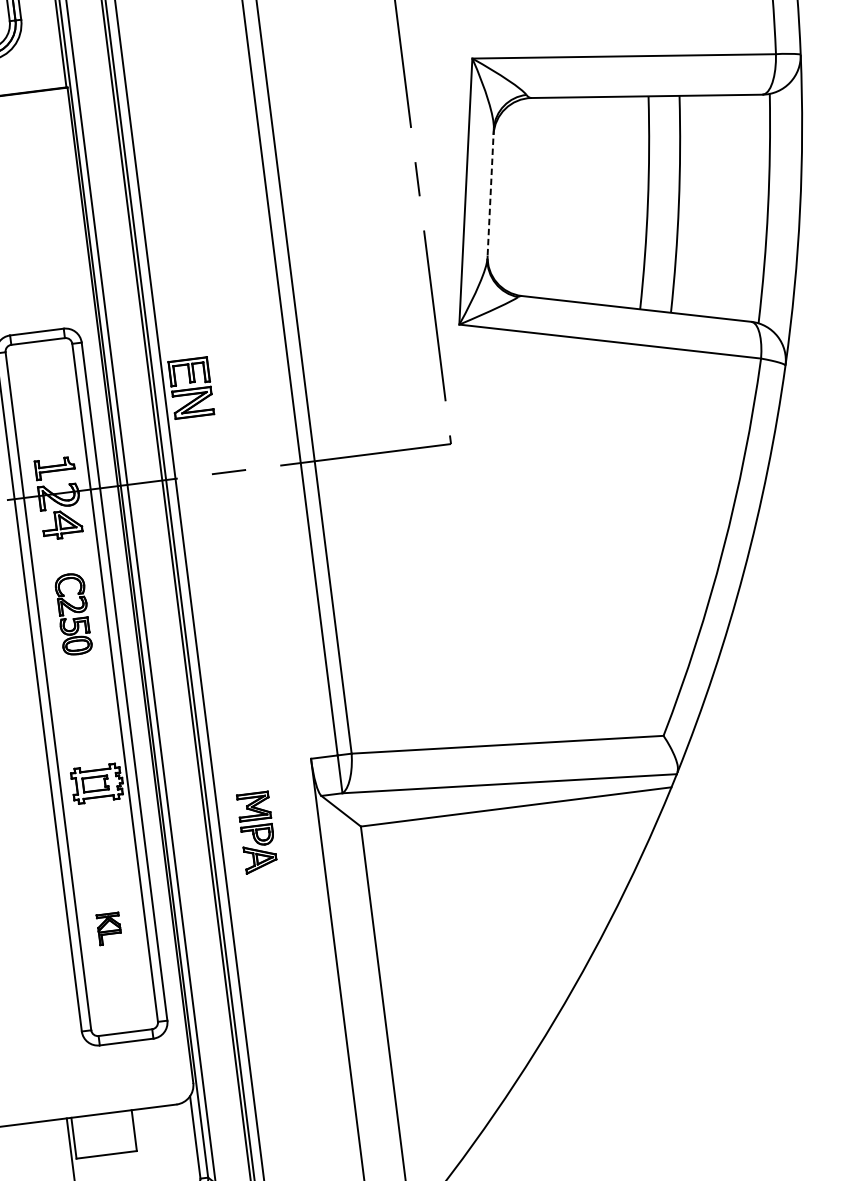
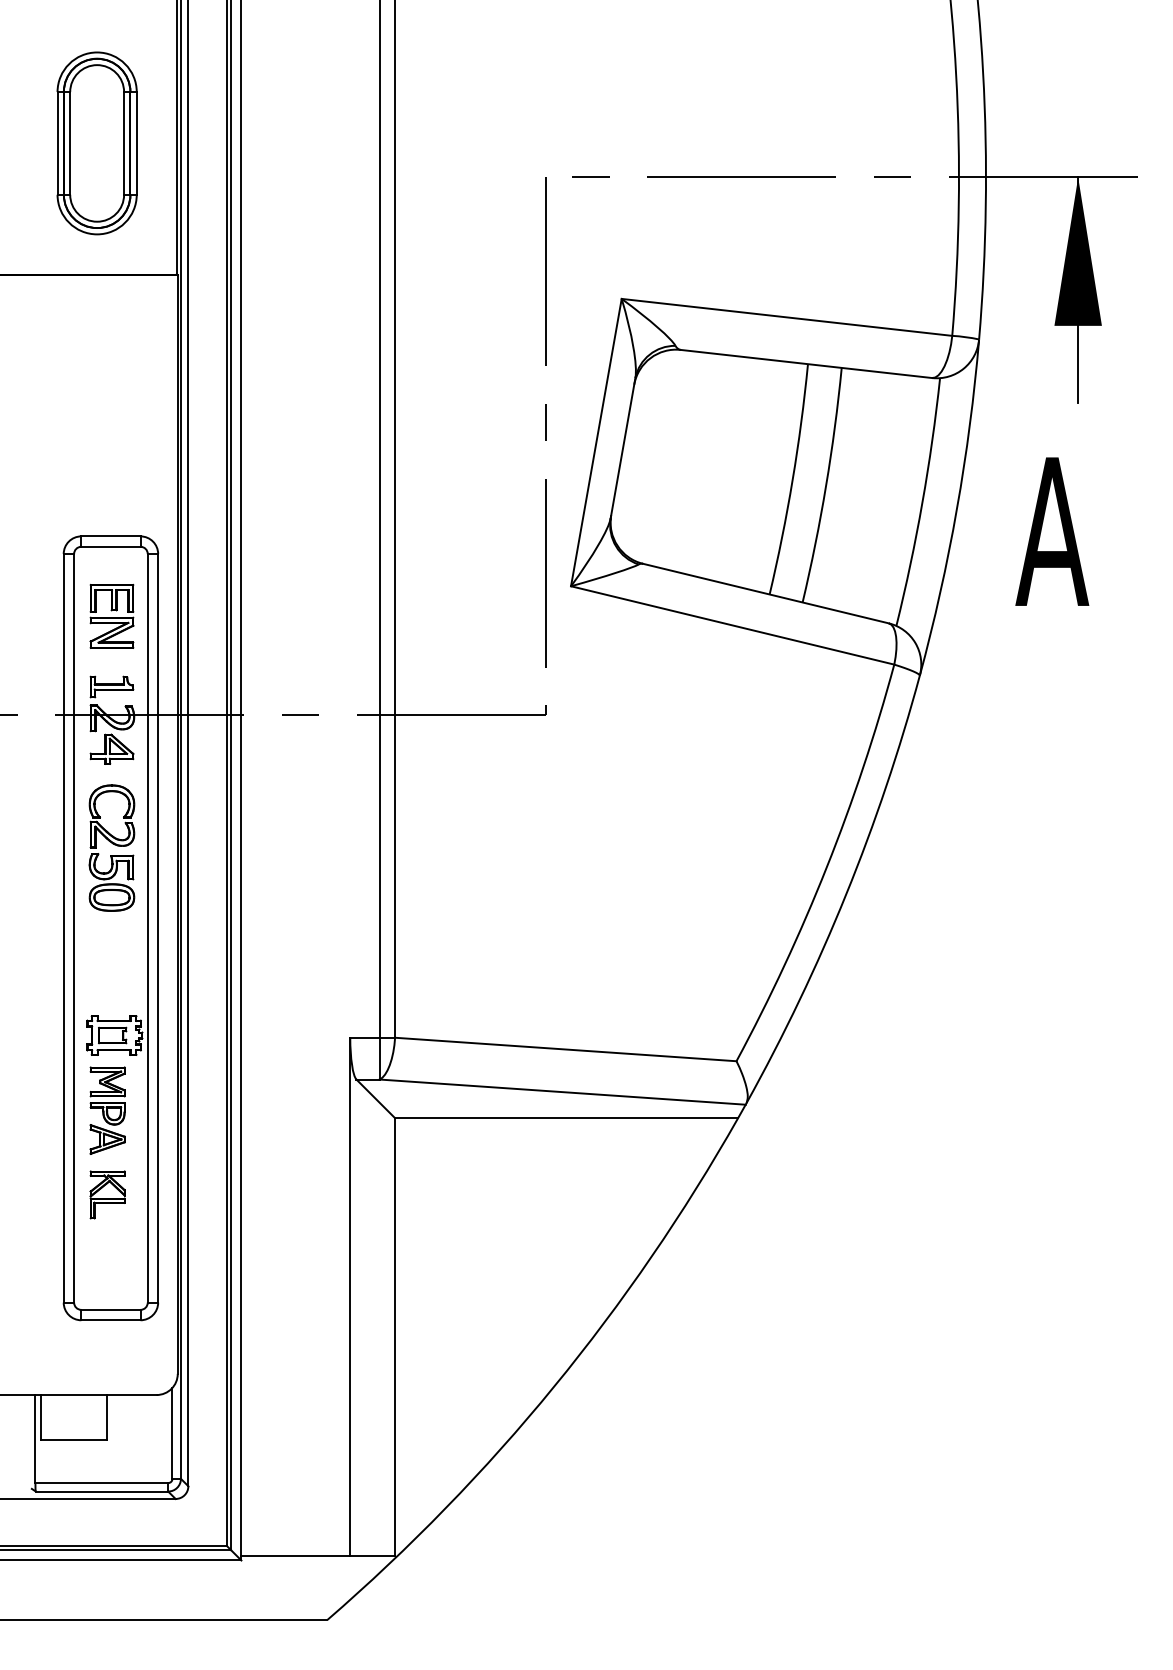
line: (490, 193) -> (622, 448), dashed -> solid
part: (190, 388) -> (111, 616), moved
part: (73, 613) -> (111, 847), size x1.43
part: (257, 832) -> (107, 1110), moved
part: (109, 928) -> (107, 1194), size x1.43

